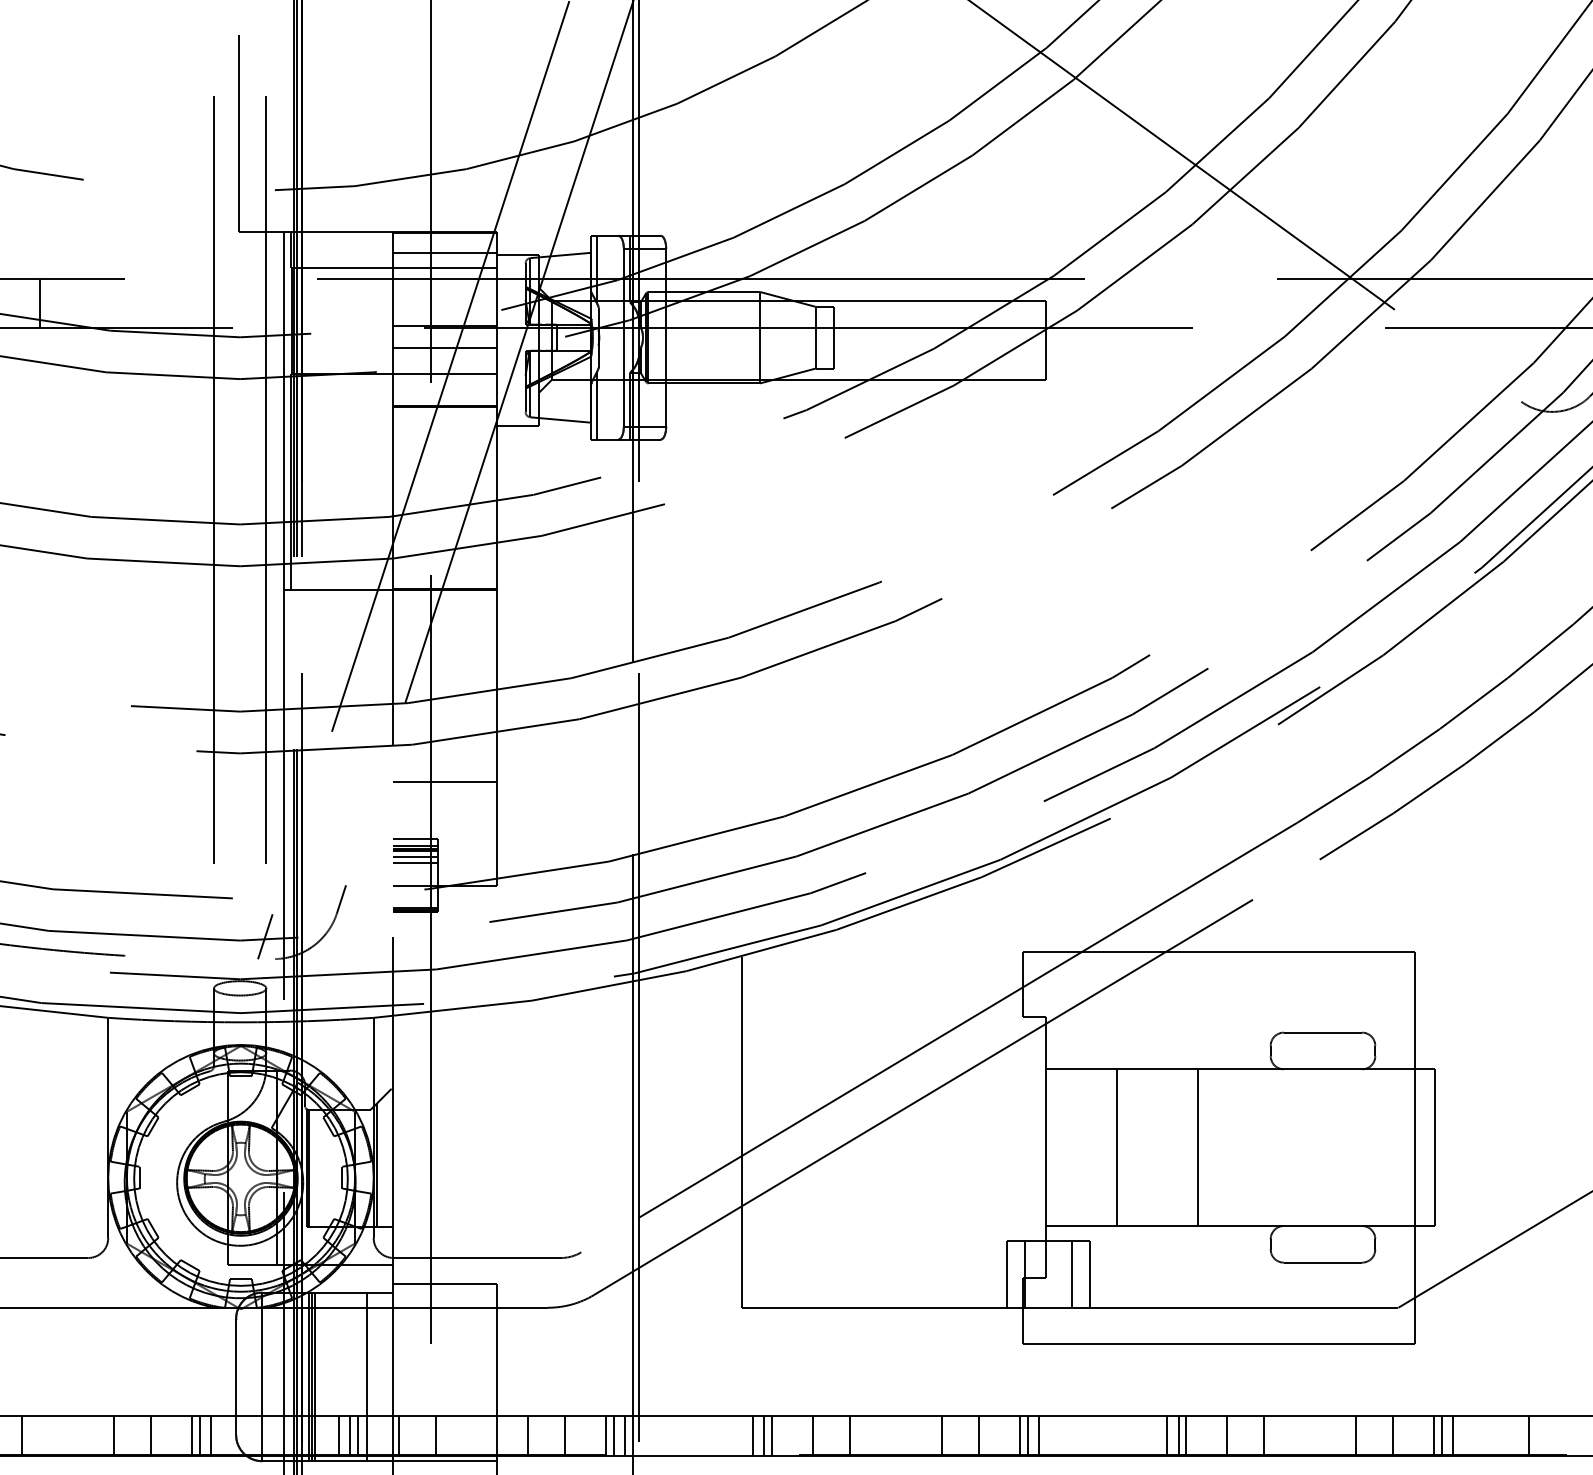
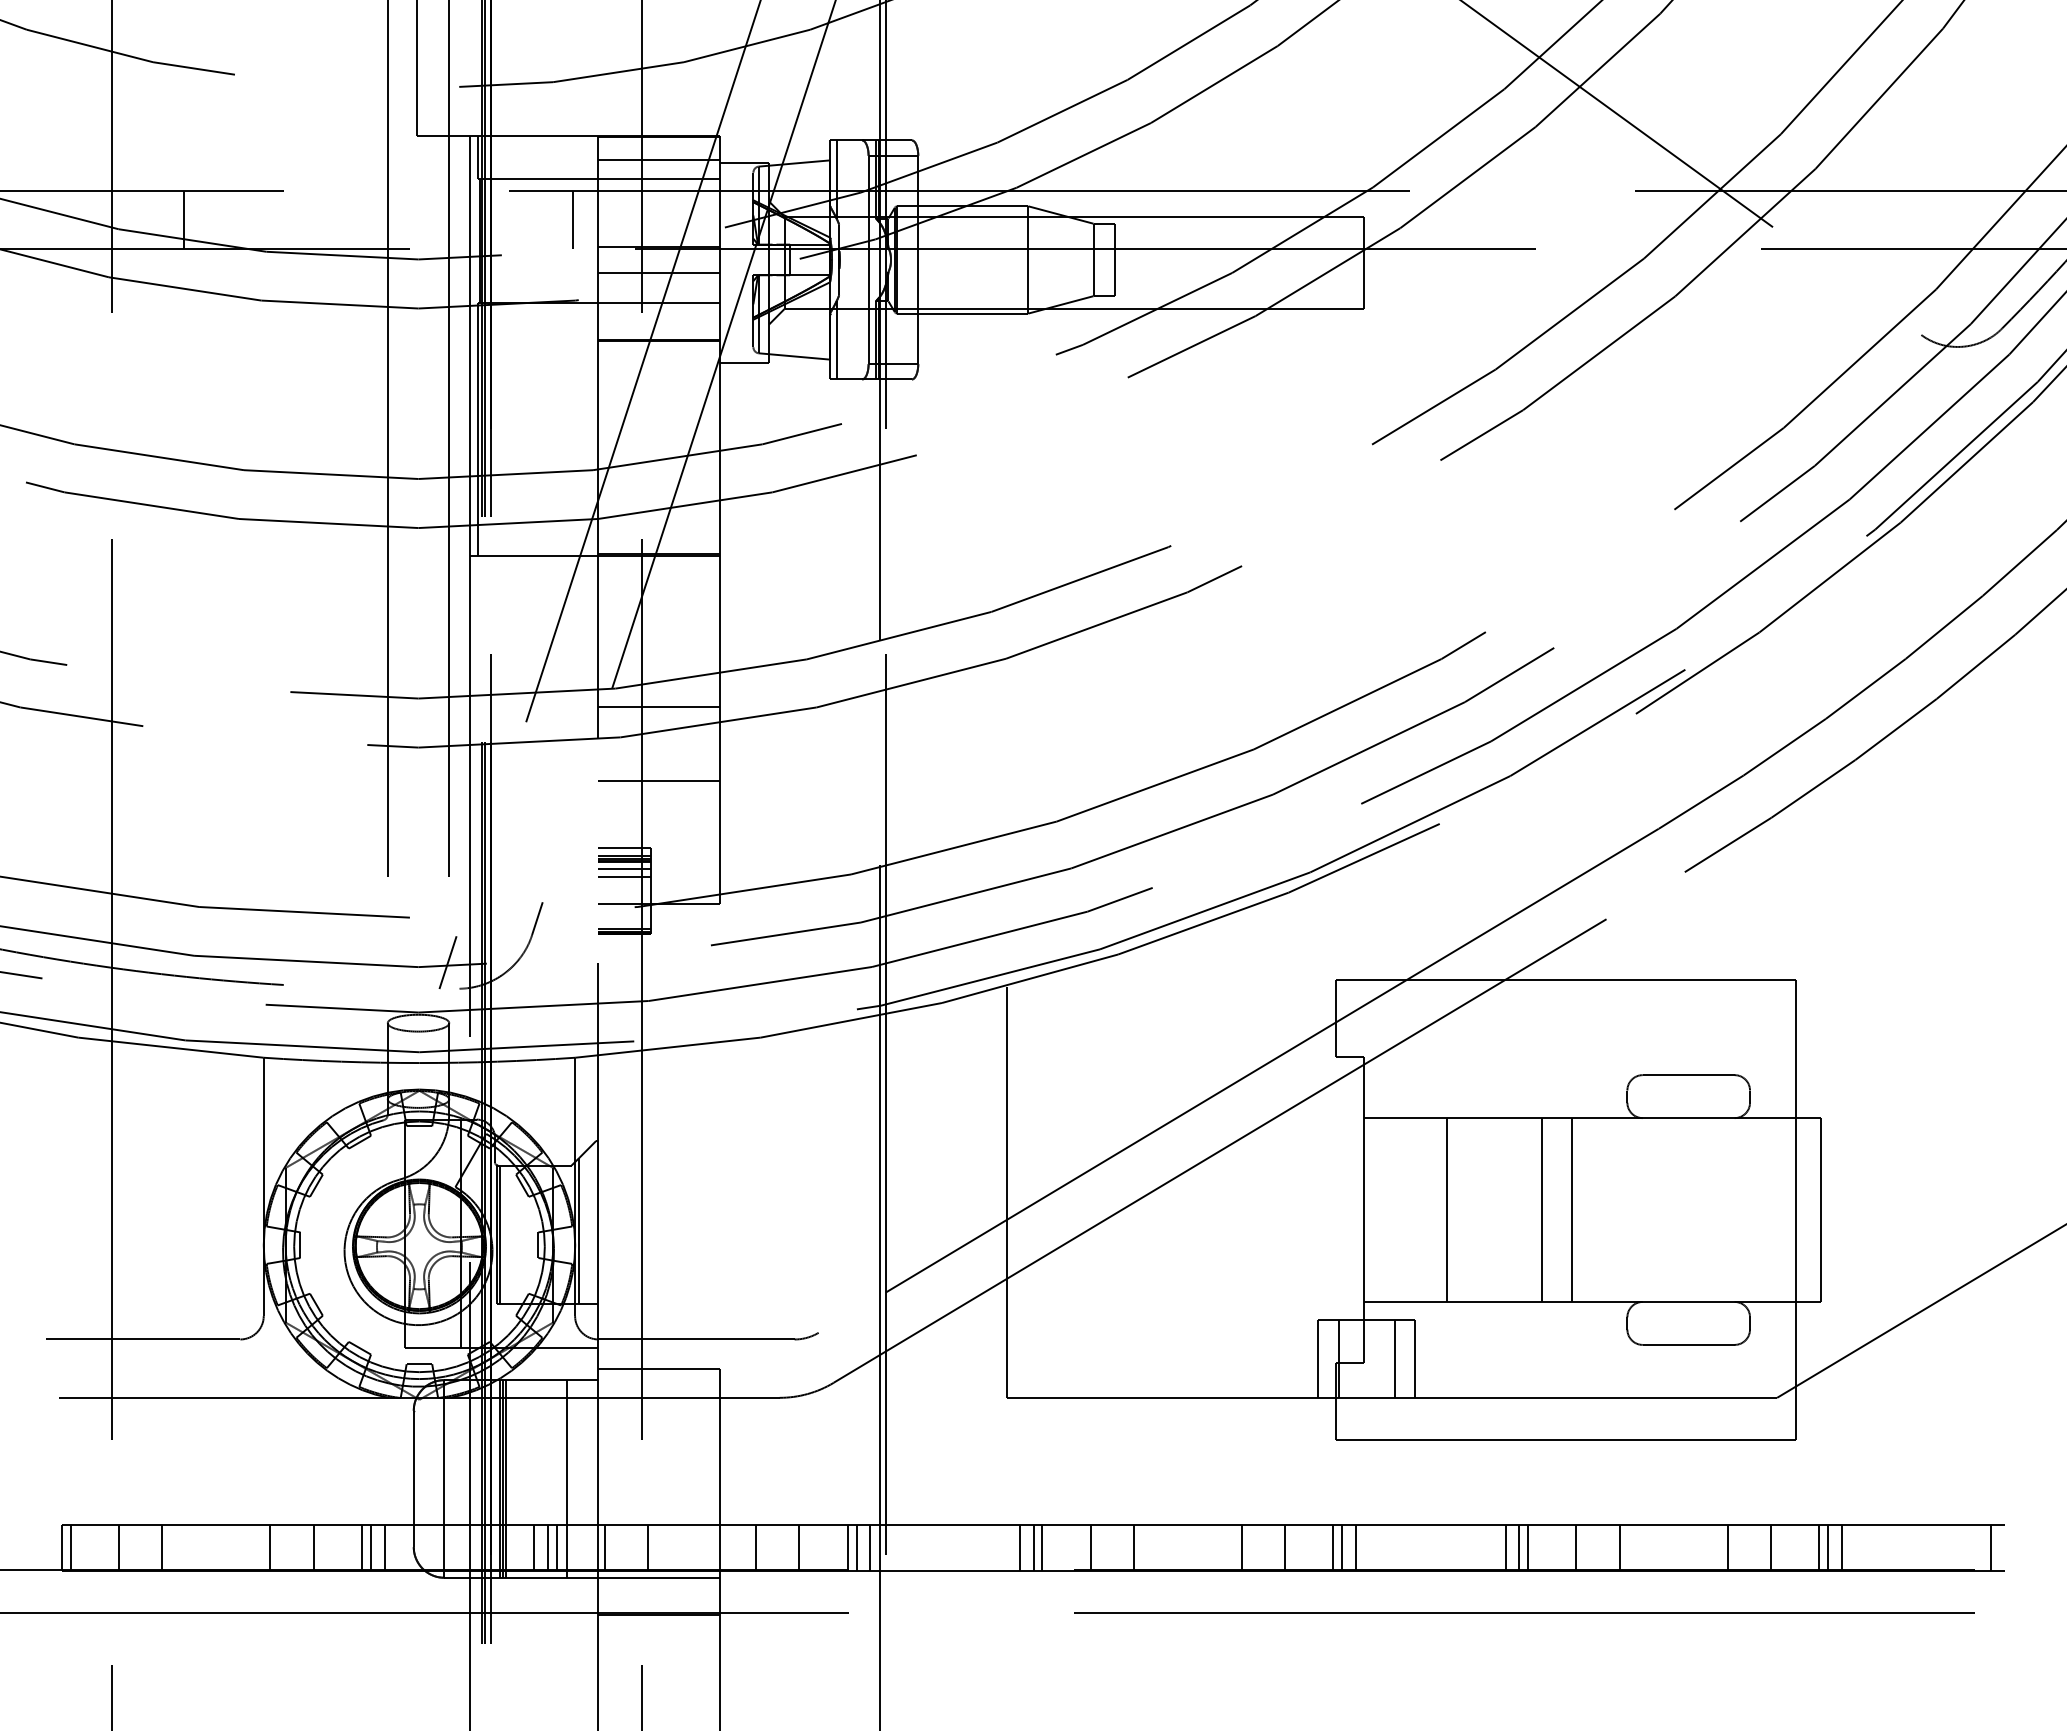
line: (372, 303) -> (573, 219), added
line: (444, 719) -> (658, 707), added
line: (1223, 1147) -> (1572, 1209), added
line: (1529, 1435) -> (1991, 1547), moved

